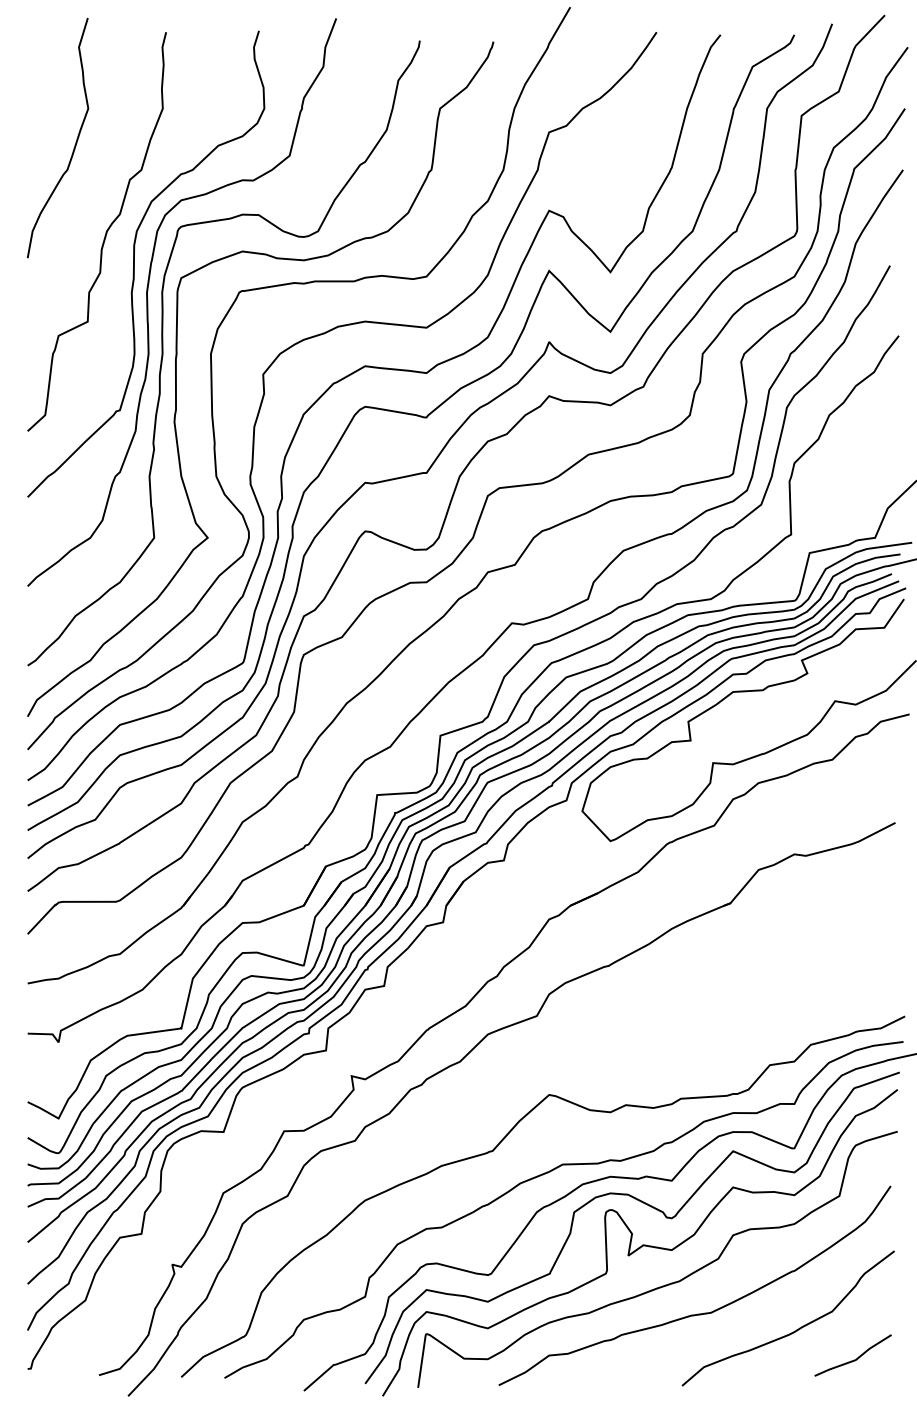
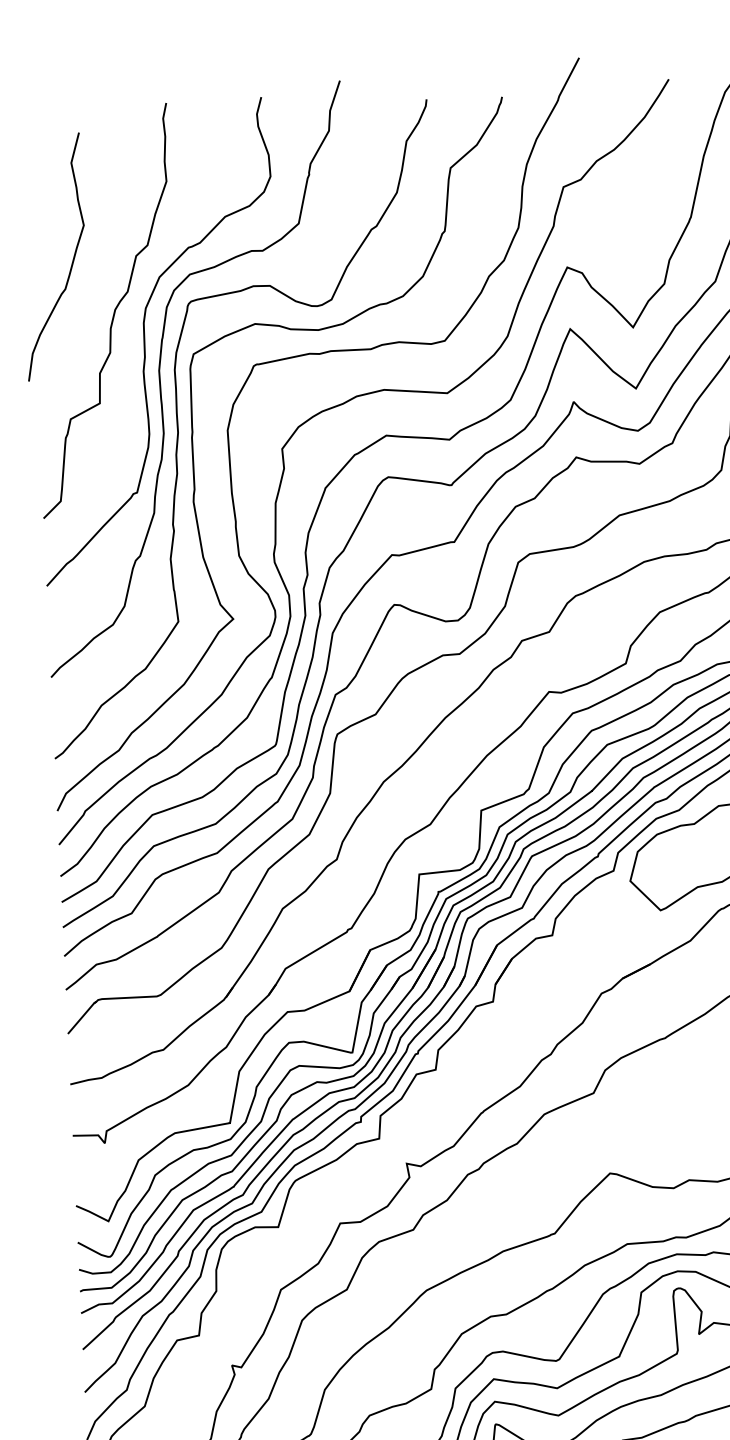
curve: (75, 141) -> (72, 259), moved

